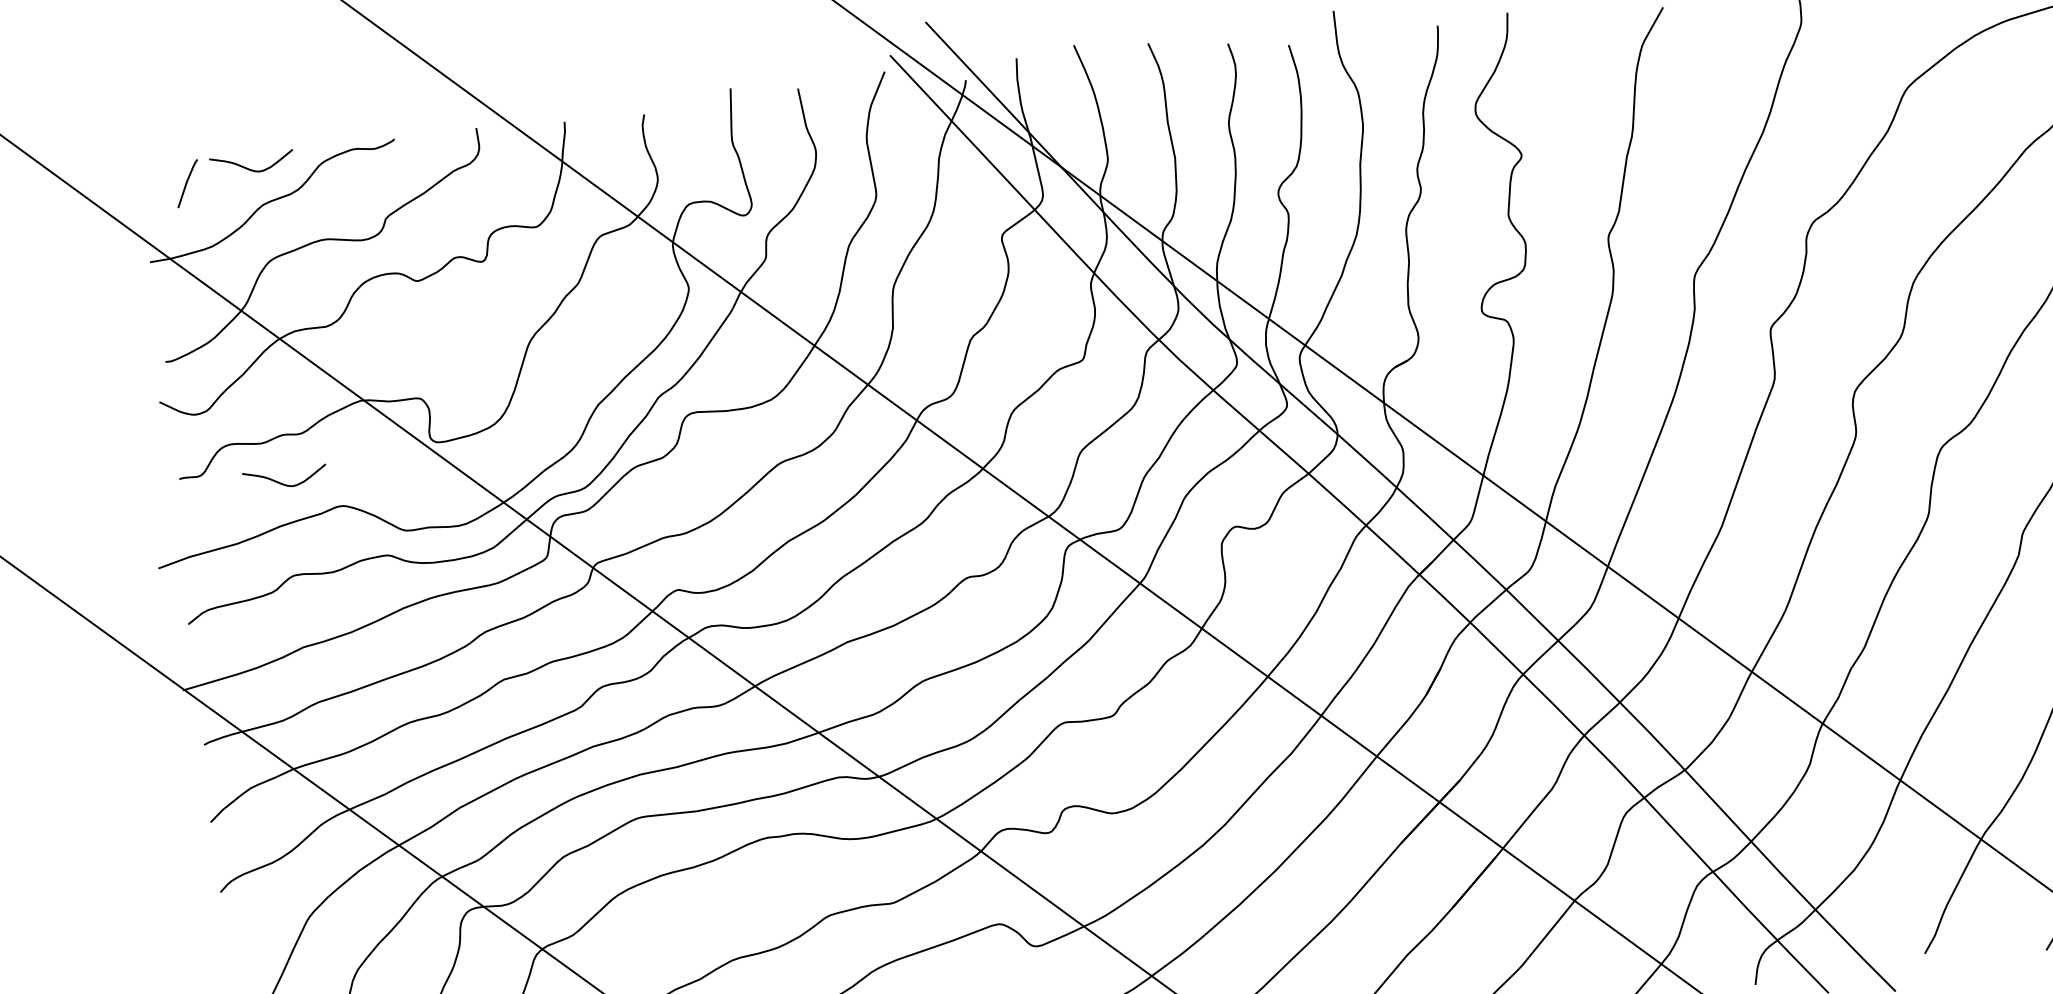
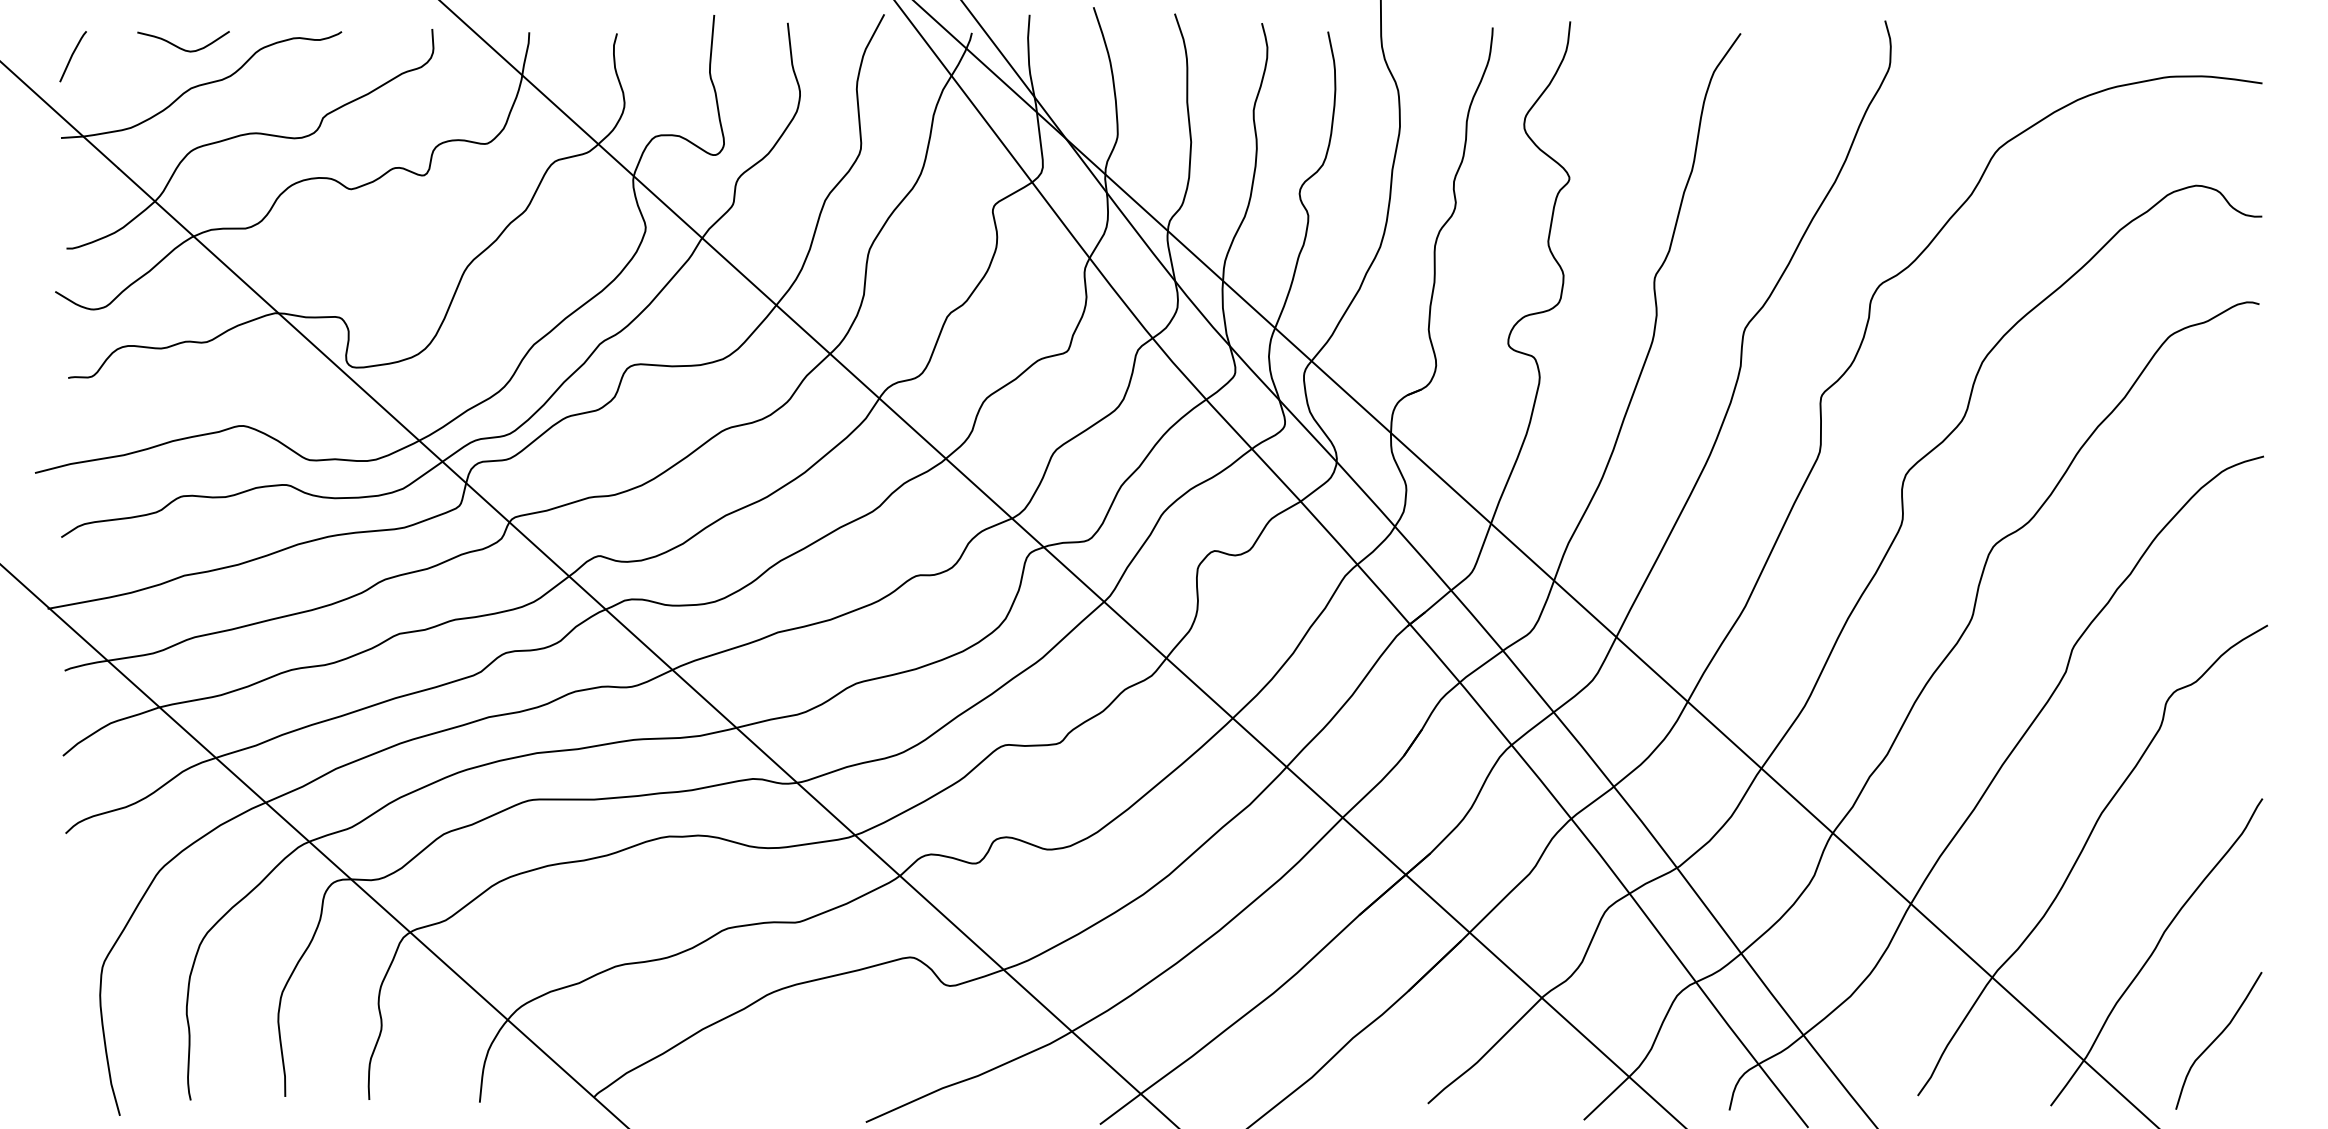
line: (187, 183) -> (72, 56), moved
curve: (282, 483) -> (180, 394), removed

